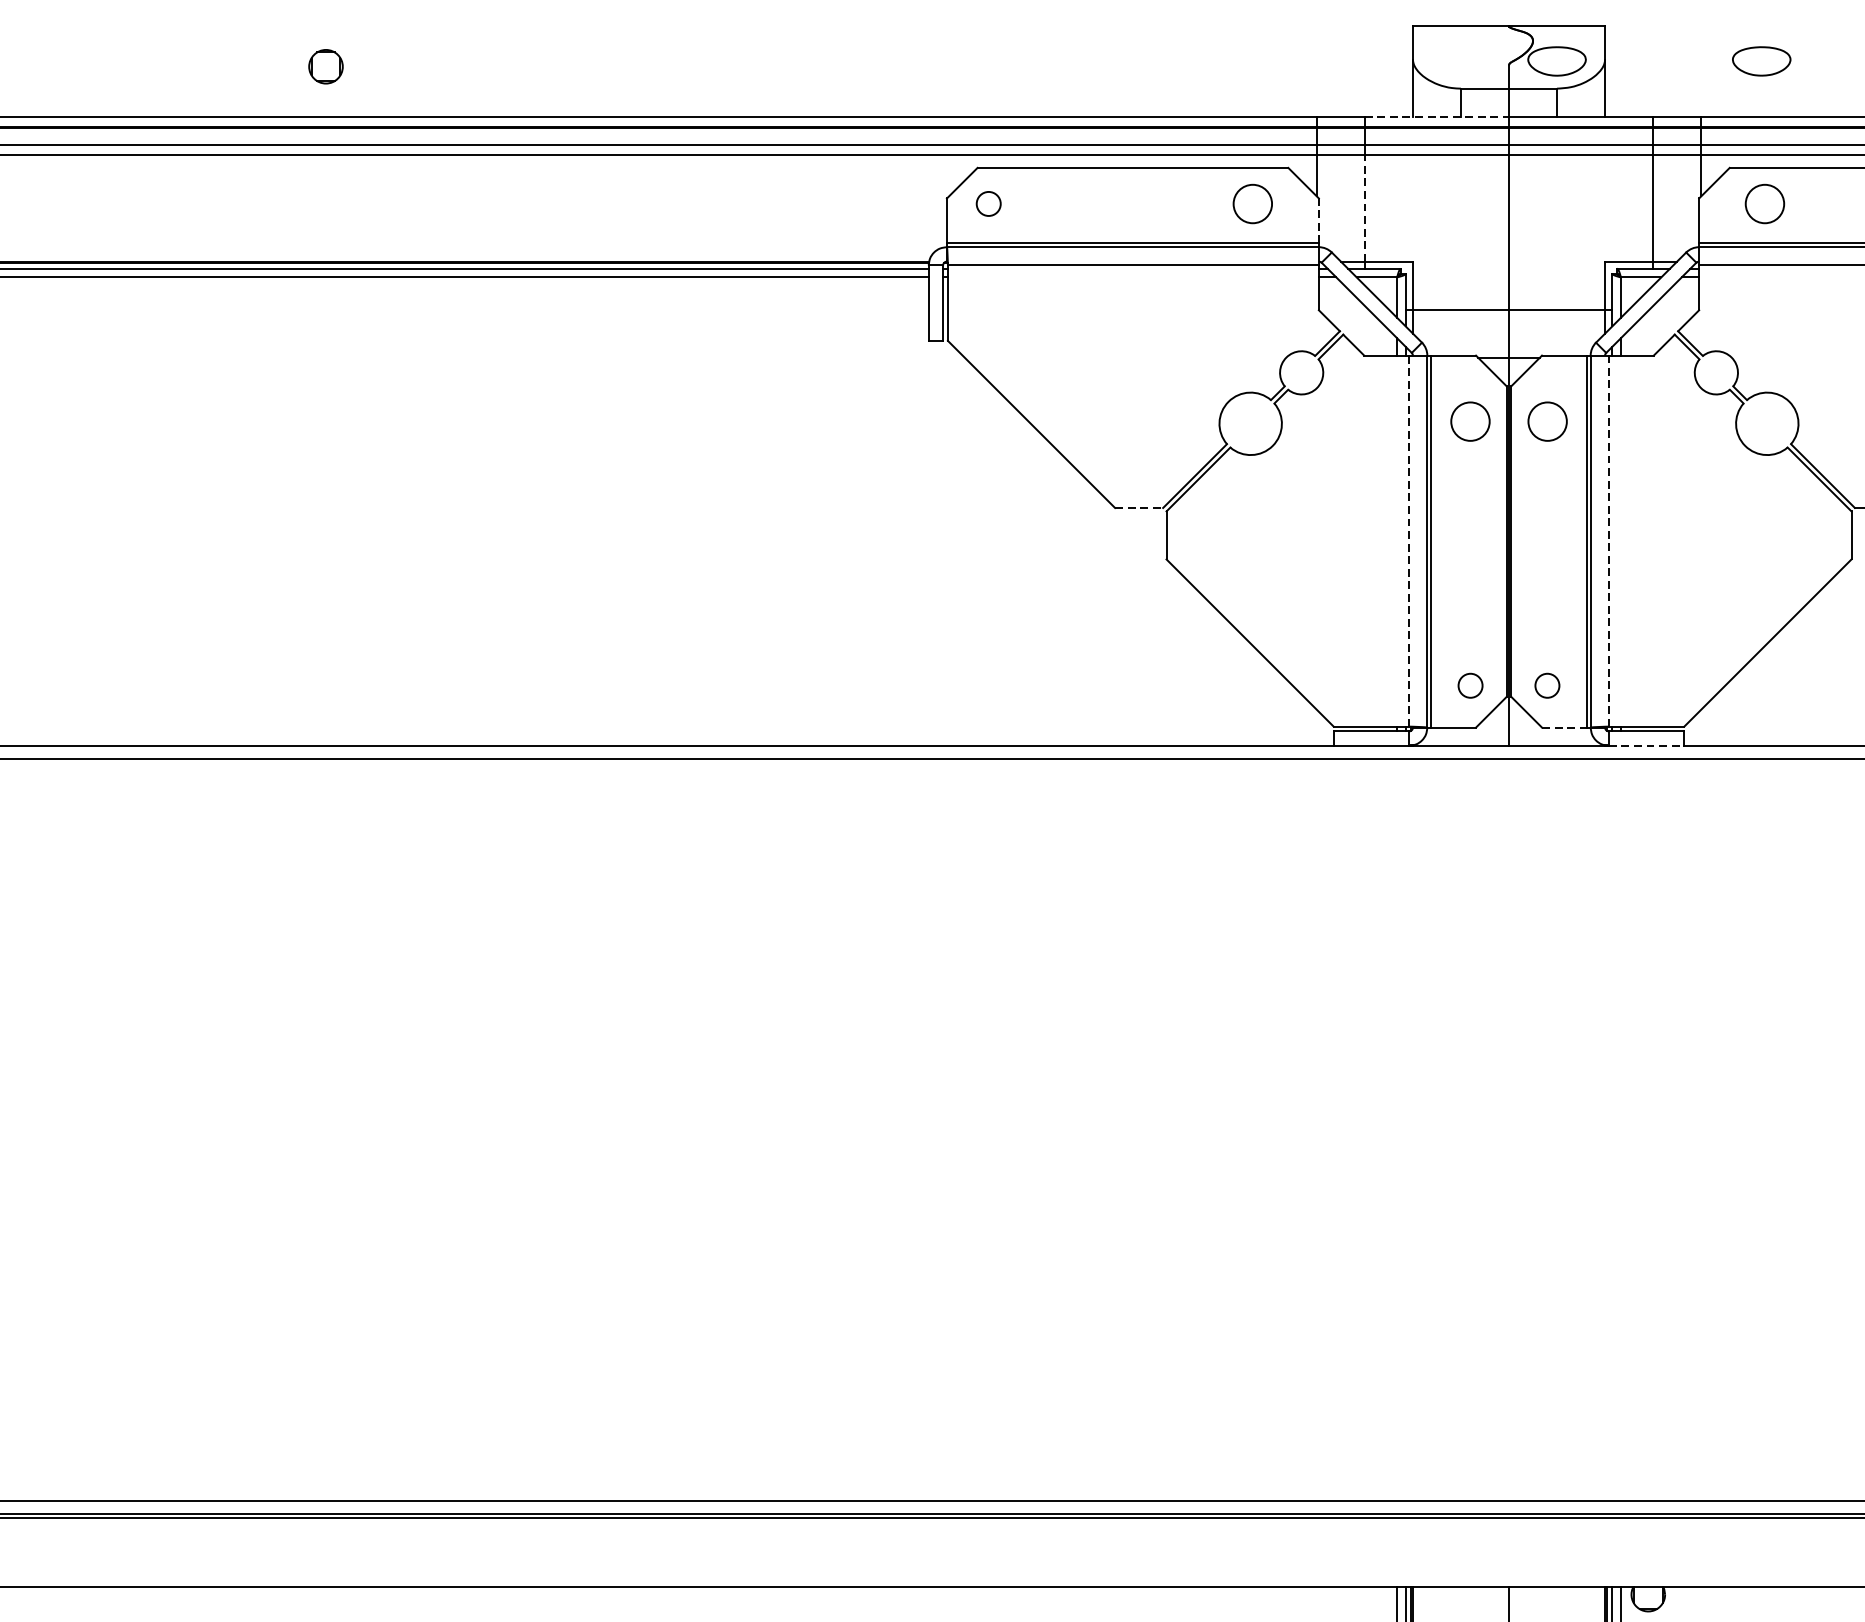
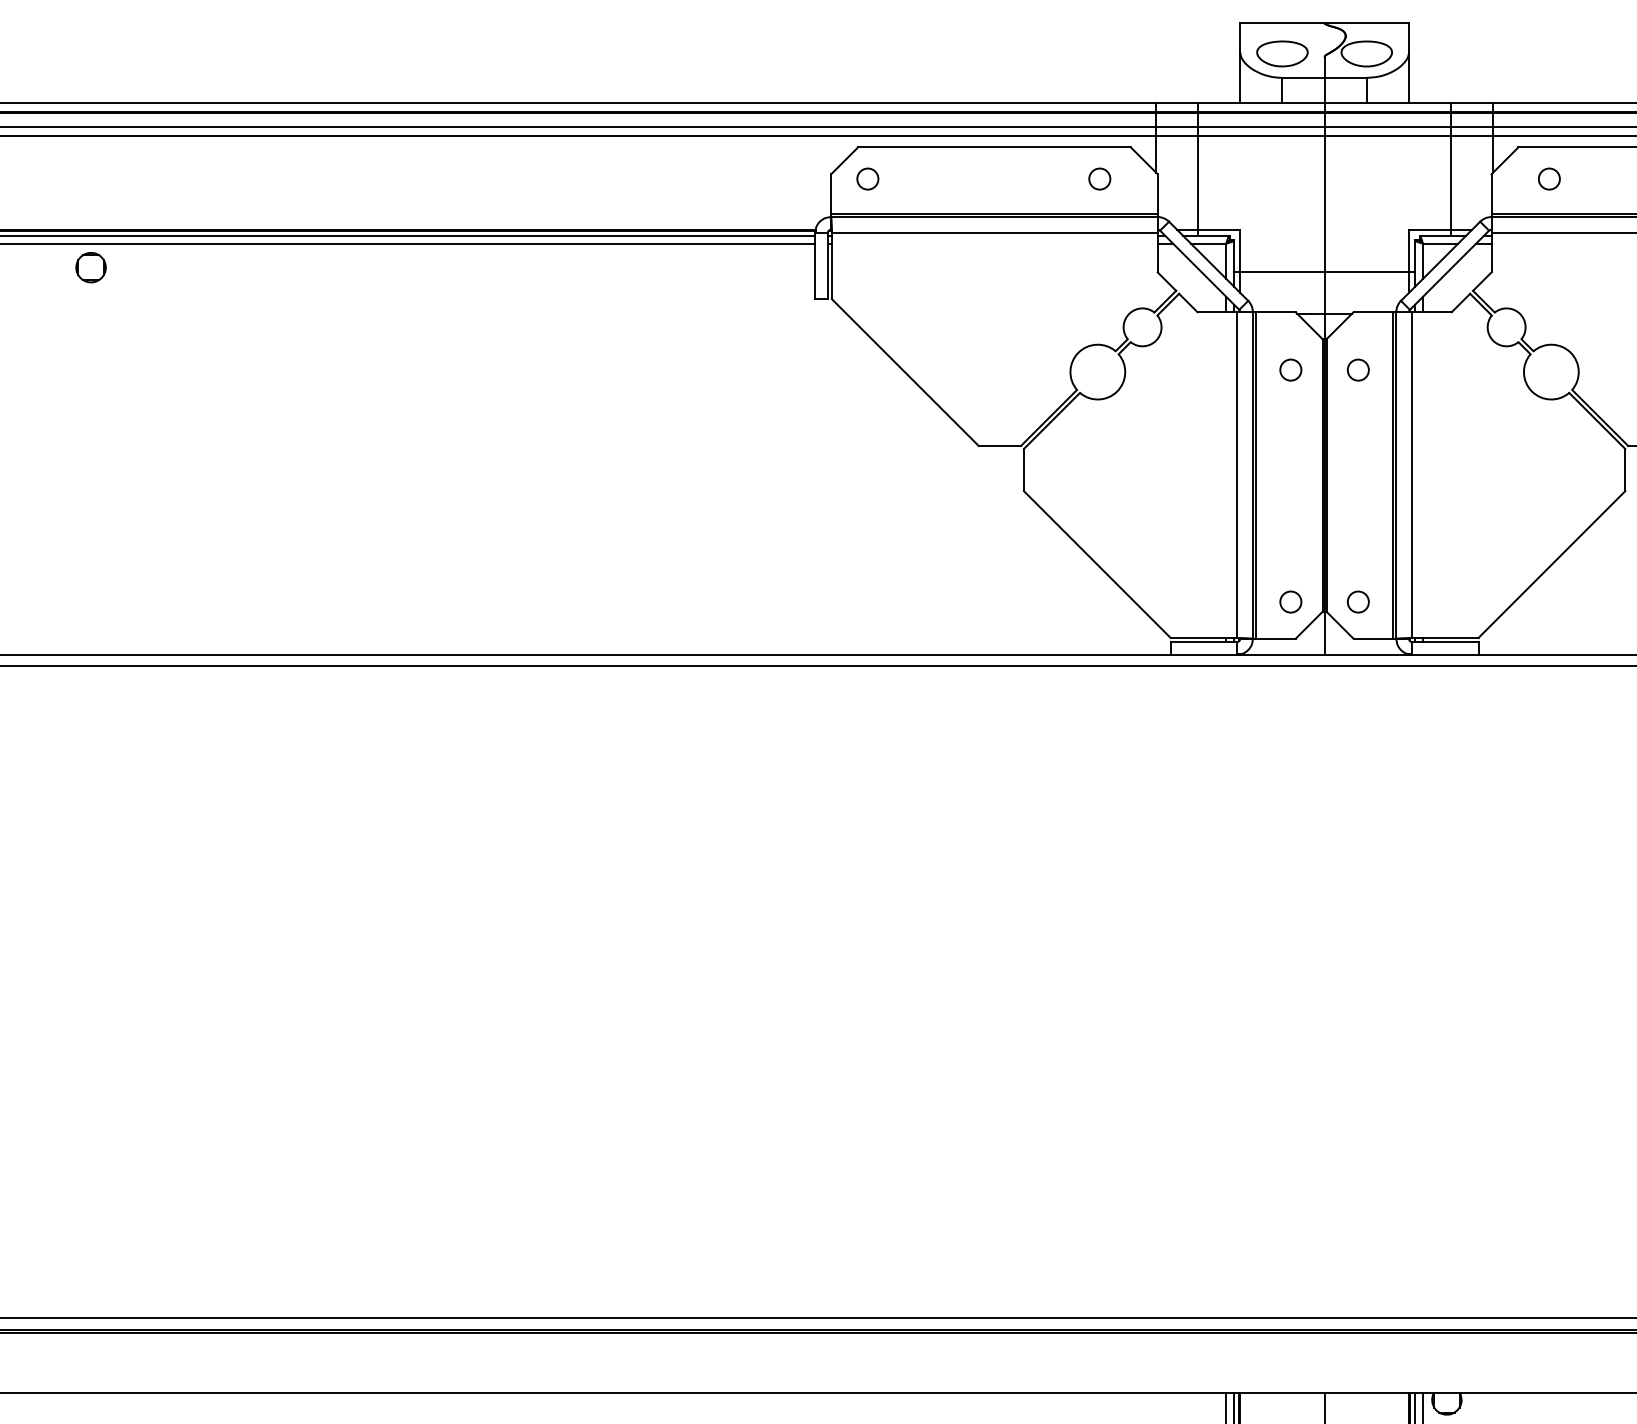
part: (1761, 60) -> (1282, 53), moved
part: (325, 66) -> (90, 267), moved
line: (1437, 117) -> (1261, 103), dashed -> solid
circle: (1252, 203) -> (1099, 178), size x0.62
circle: (1765, 203) -> (1549, 178), size x0.62
line: (1365, 207) -> (1198, 182), dashed -> solid
line: (1318, 220) -> (1157, 193), dashed -> solid
circle: (1470, 420) -> (1290, 369), size x0.62
circle: (1546, 420) -> (1357, 369), size x0.62
line: (1139, 508) -> (1000, 446), dashed -> solid
line: (1408, 541) -> (1236, 475), dashed -> solid
line: (1609, 541) -> (1412, 475), dashed -> solid
line: (1564, 727) -> (1373, 638), dashed -> solid
line: (1646, 745) -> (1445, 654), dashed -> solid

